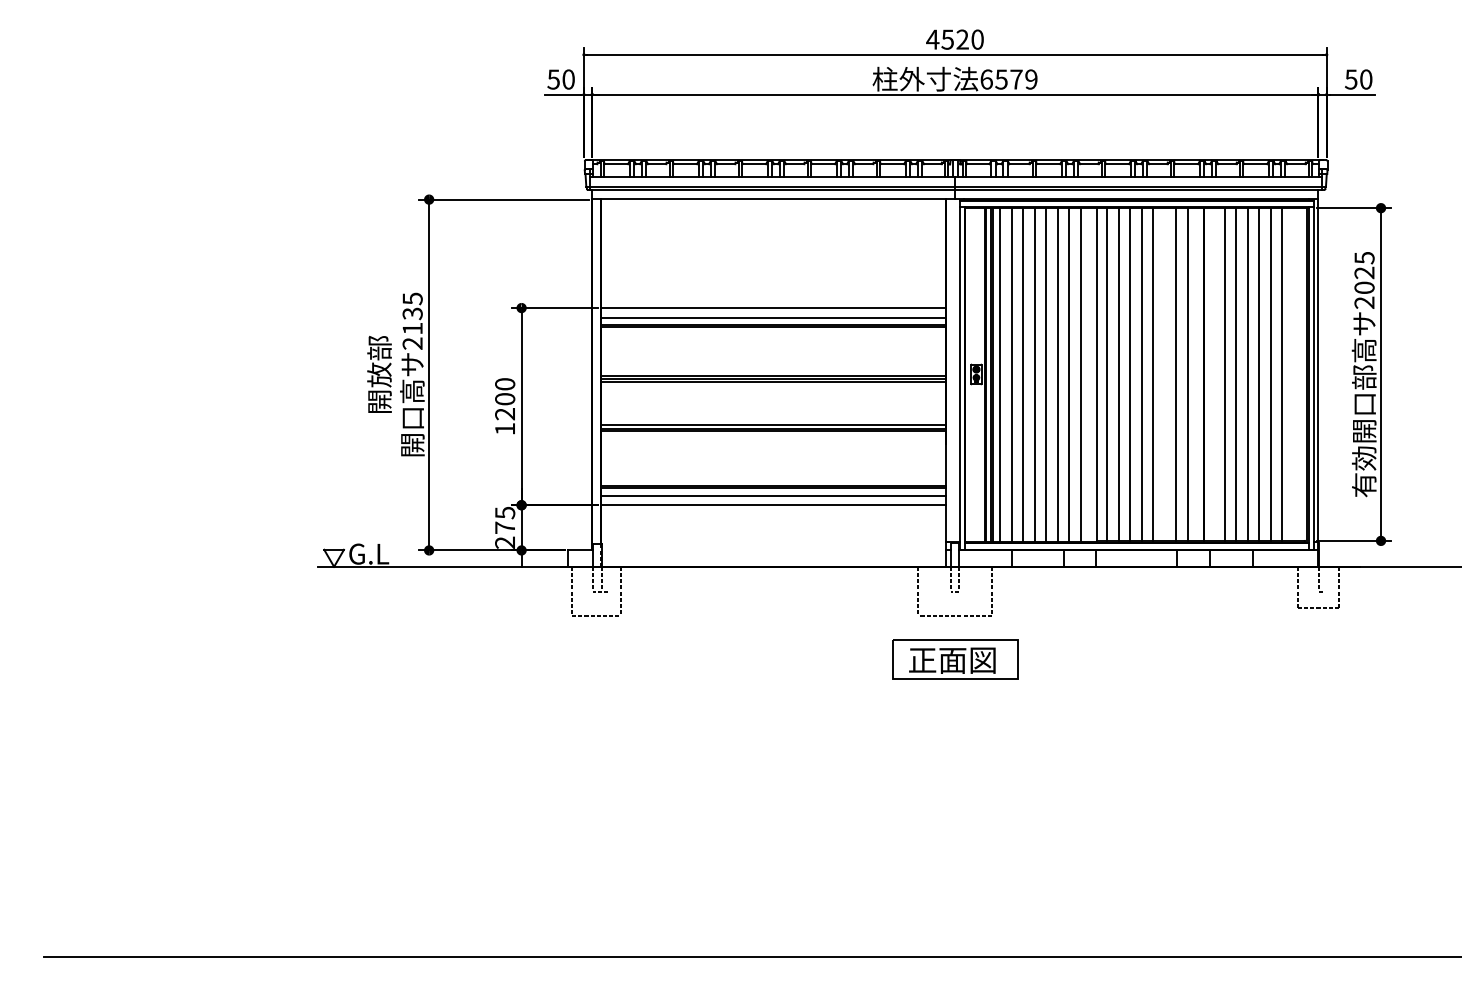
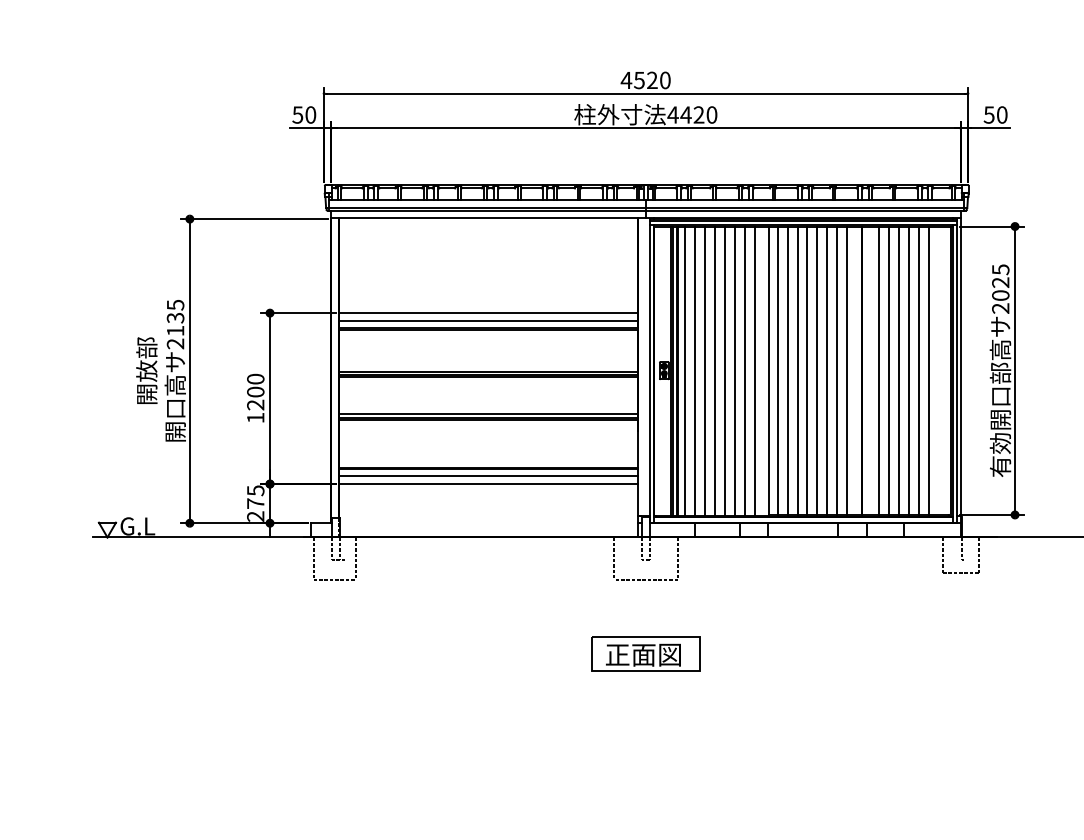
text: (1008, 79) -> (692, 114), 6579 -> 4420
line: (1164, 374) -> (827, 370), added
part: (955, 659) -> (646, 654), moved

